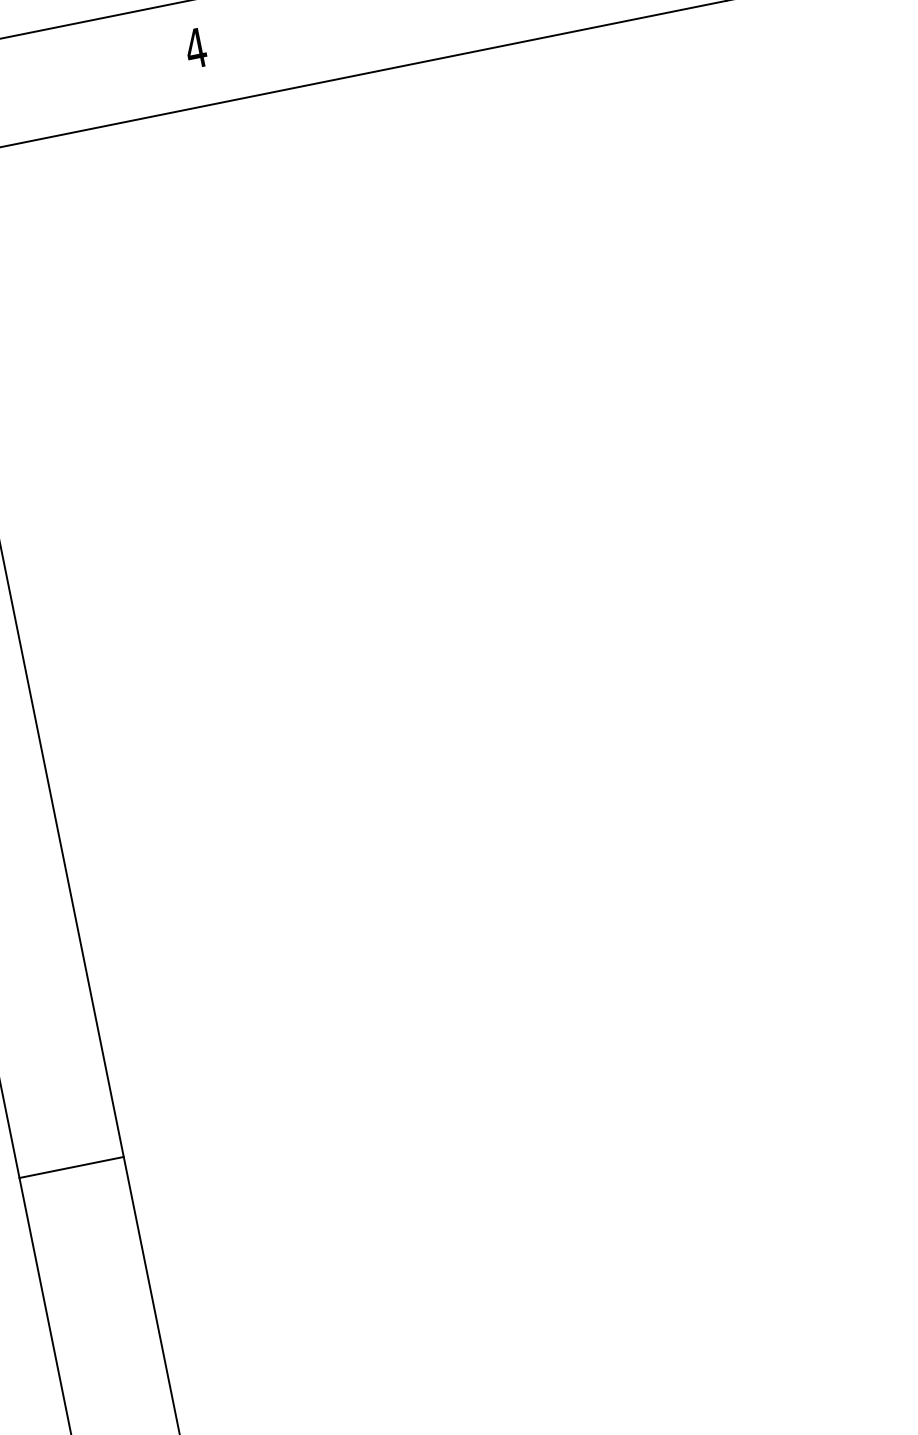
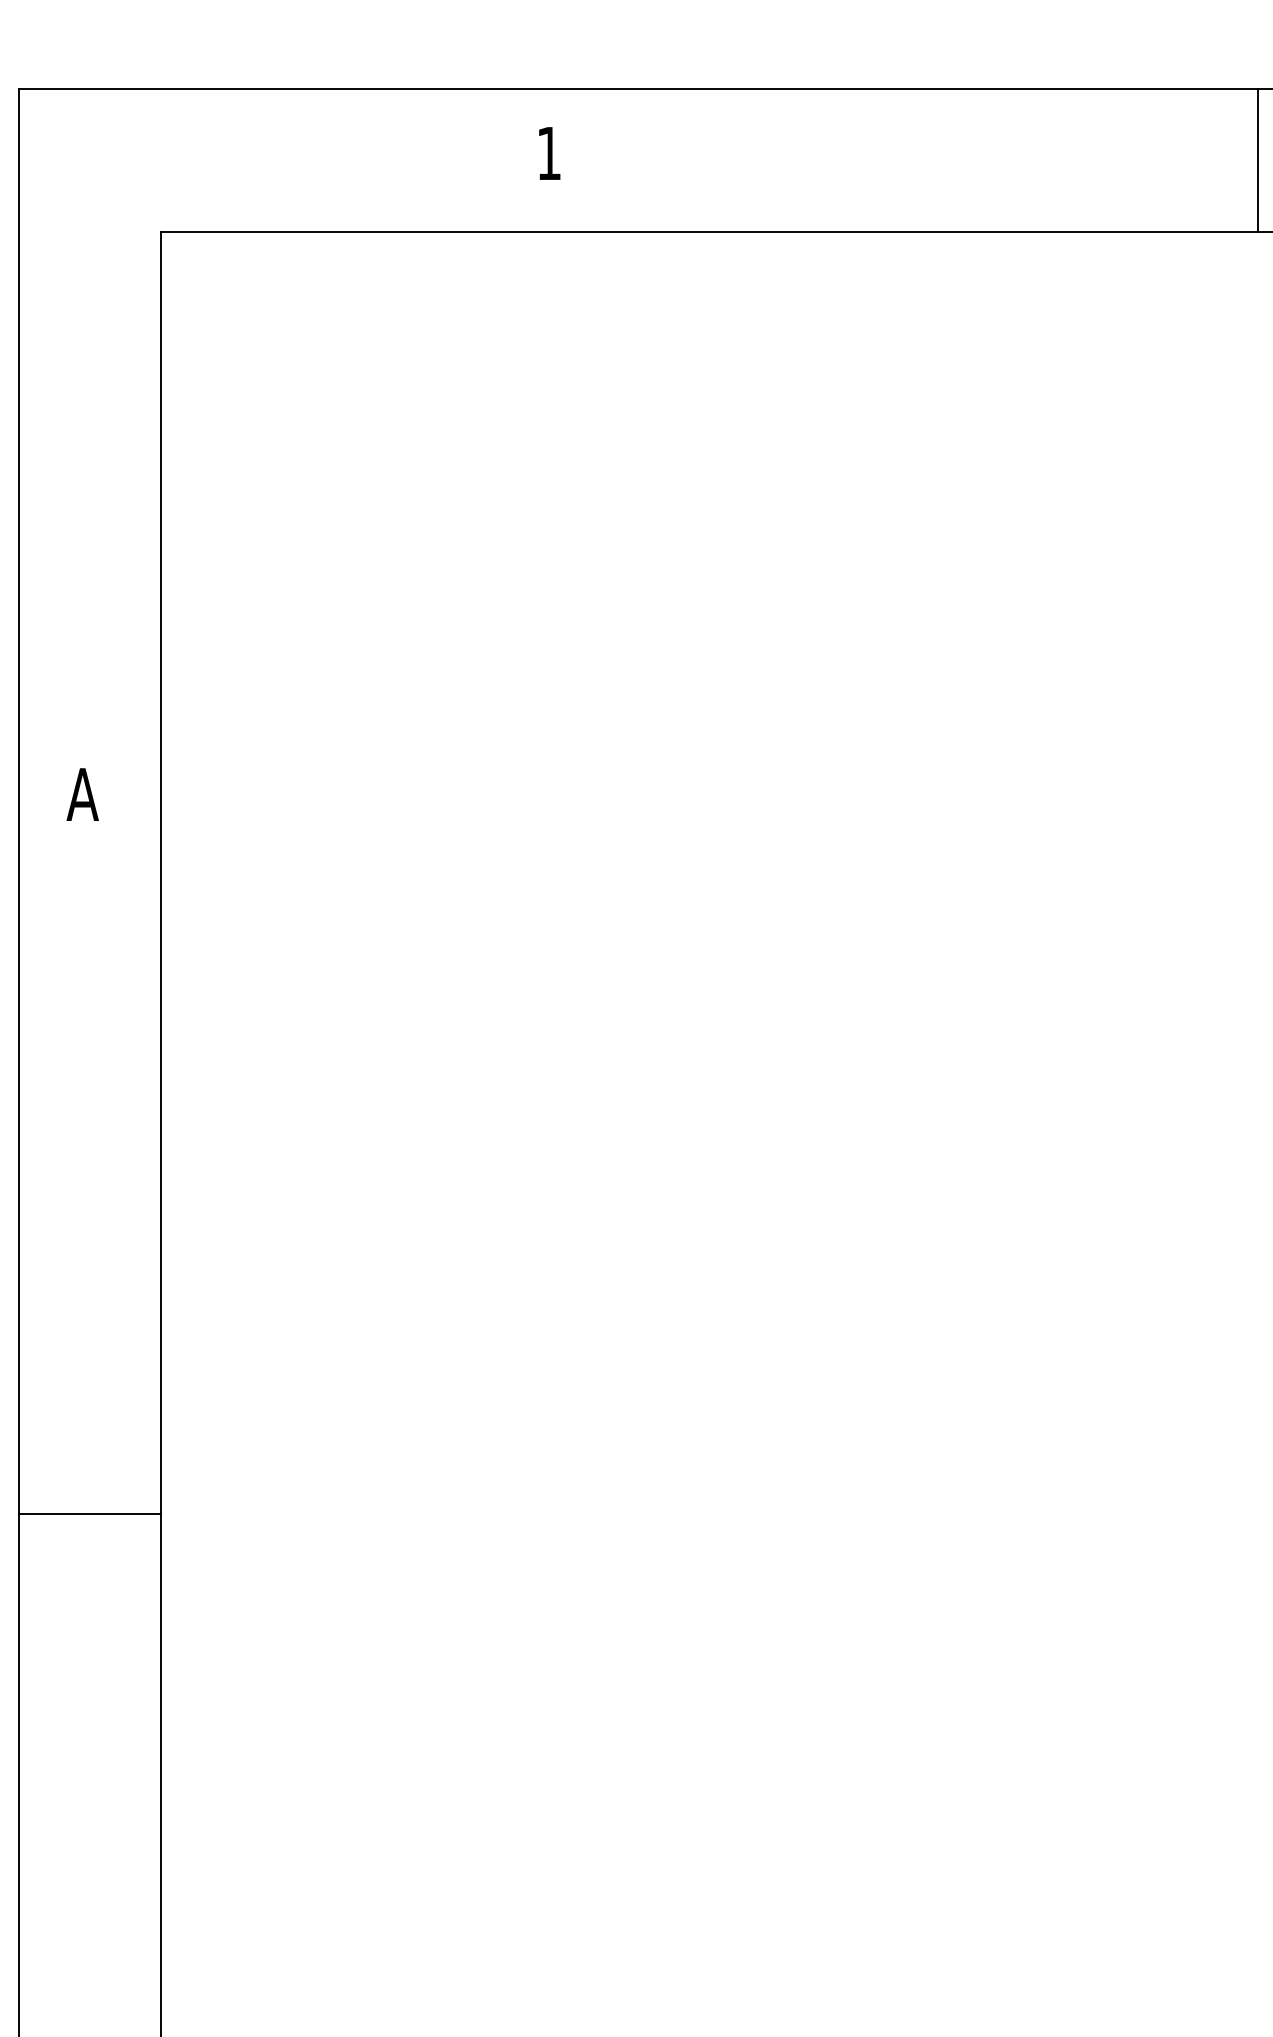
text: (196, 48) -> (549, 153), 4 -> 1
line: (71, 1167) -> (89, 1513), moved

